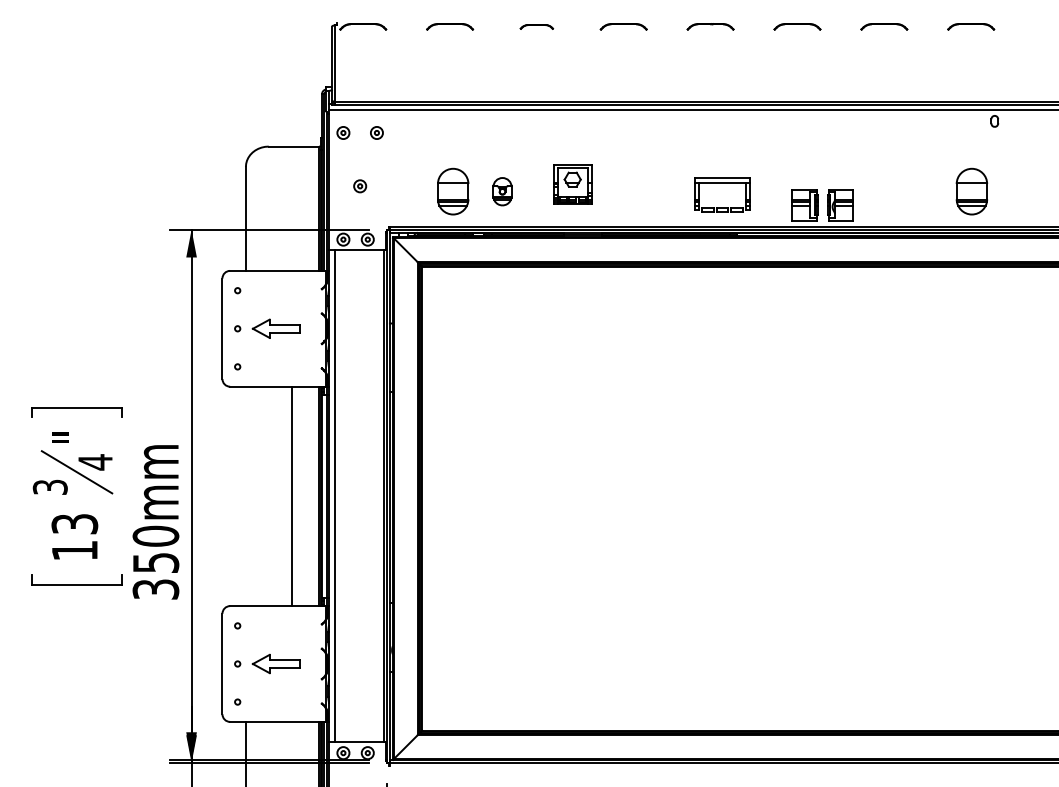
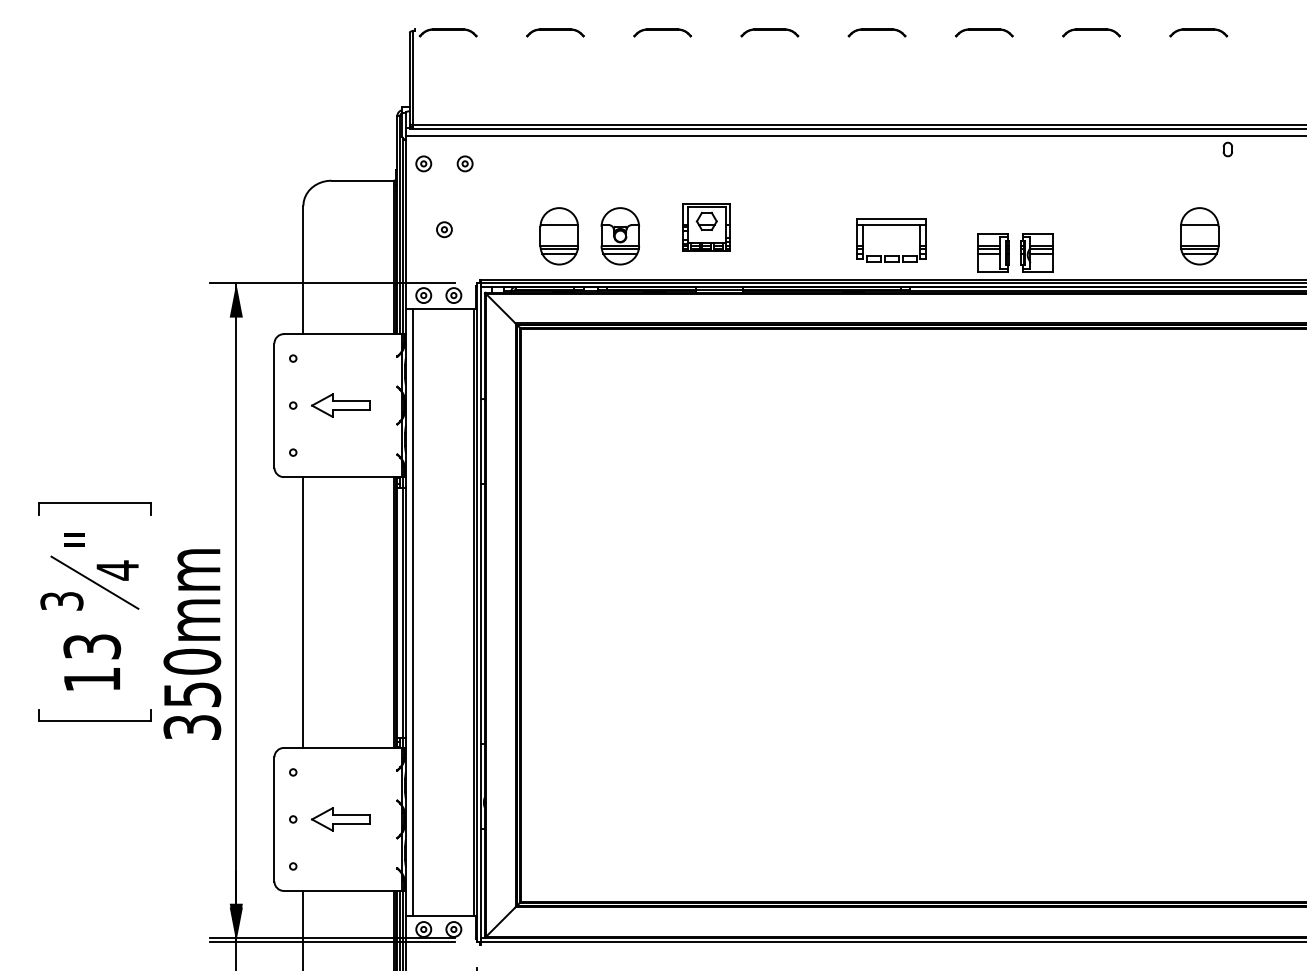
part: (536, 26) -> (662, 32), size x1.43
part: (501, 191) -> (619, 236), size x1.67
line: (292, 496) -> (303, 612), moved

